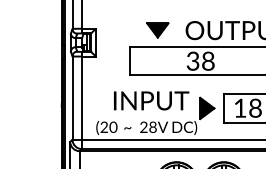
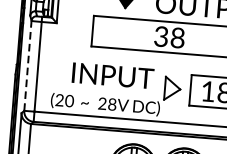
line: (72, 97) -> (27, 65), solid -> dashed
fill: (207, 108) -> (172, 88), removed

